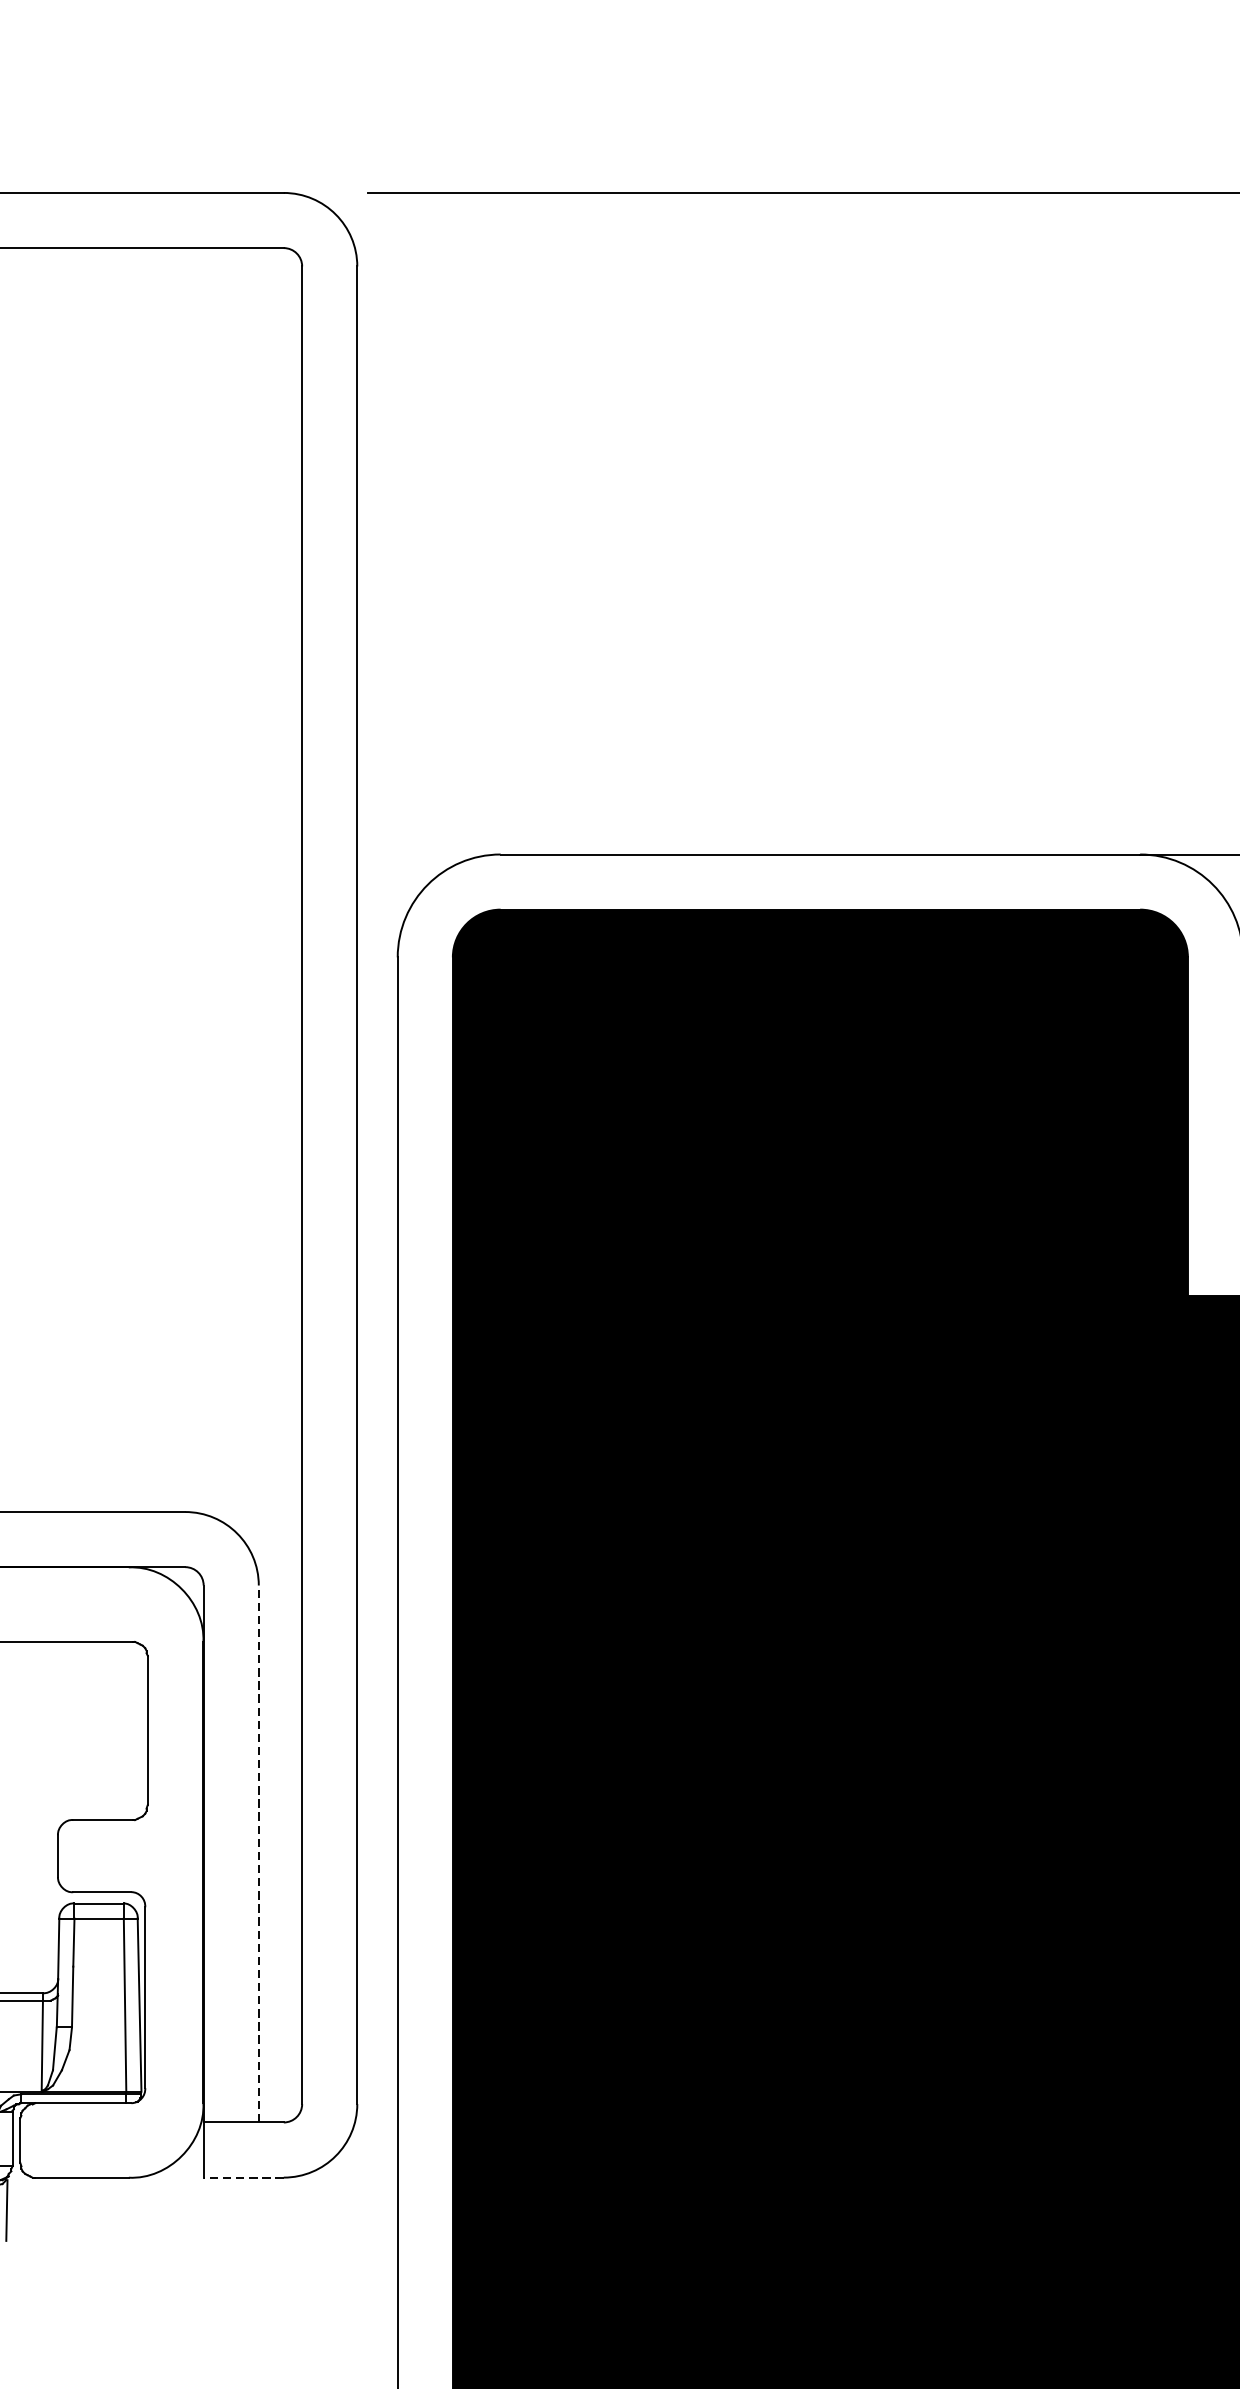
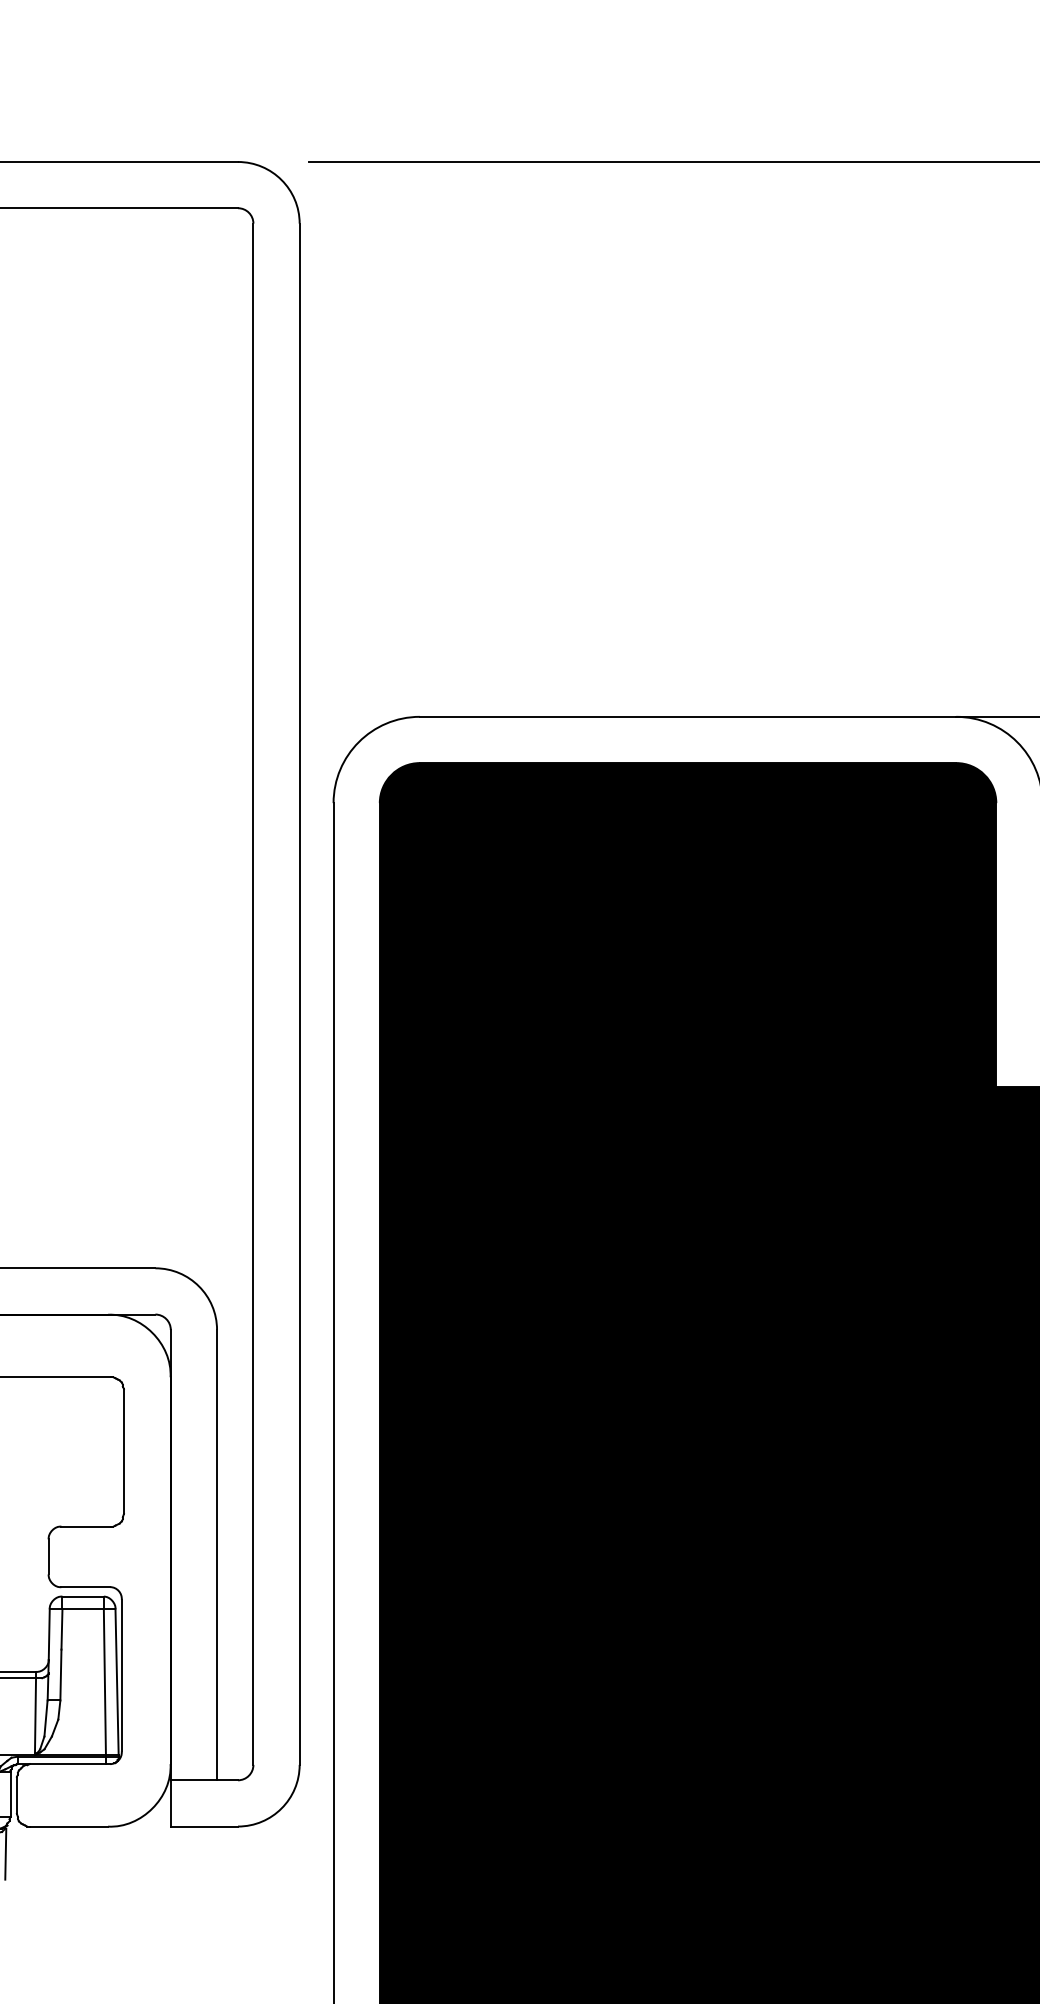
line: (259, 1853) -> (217, 1554), dashed -> solid
line: (243, 2177) -> (204, 1826), dashed -> solid

